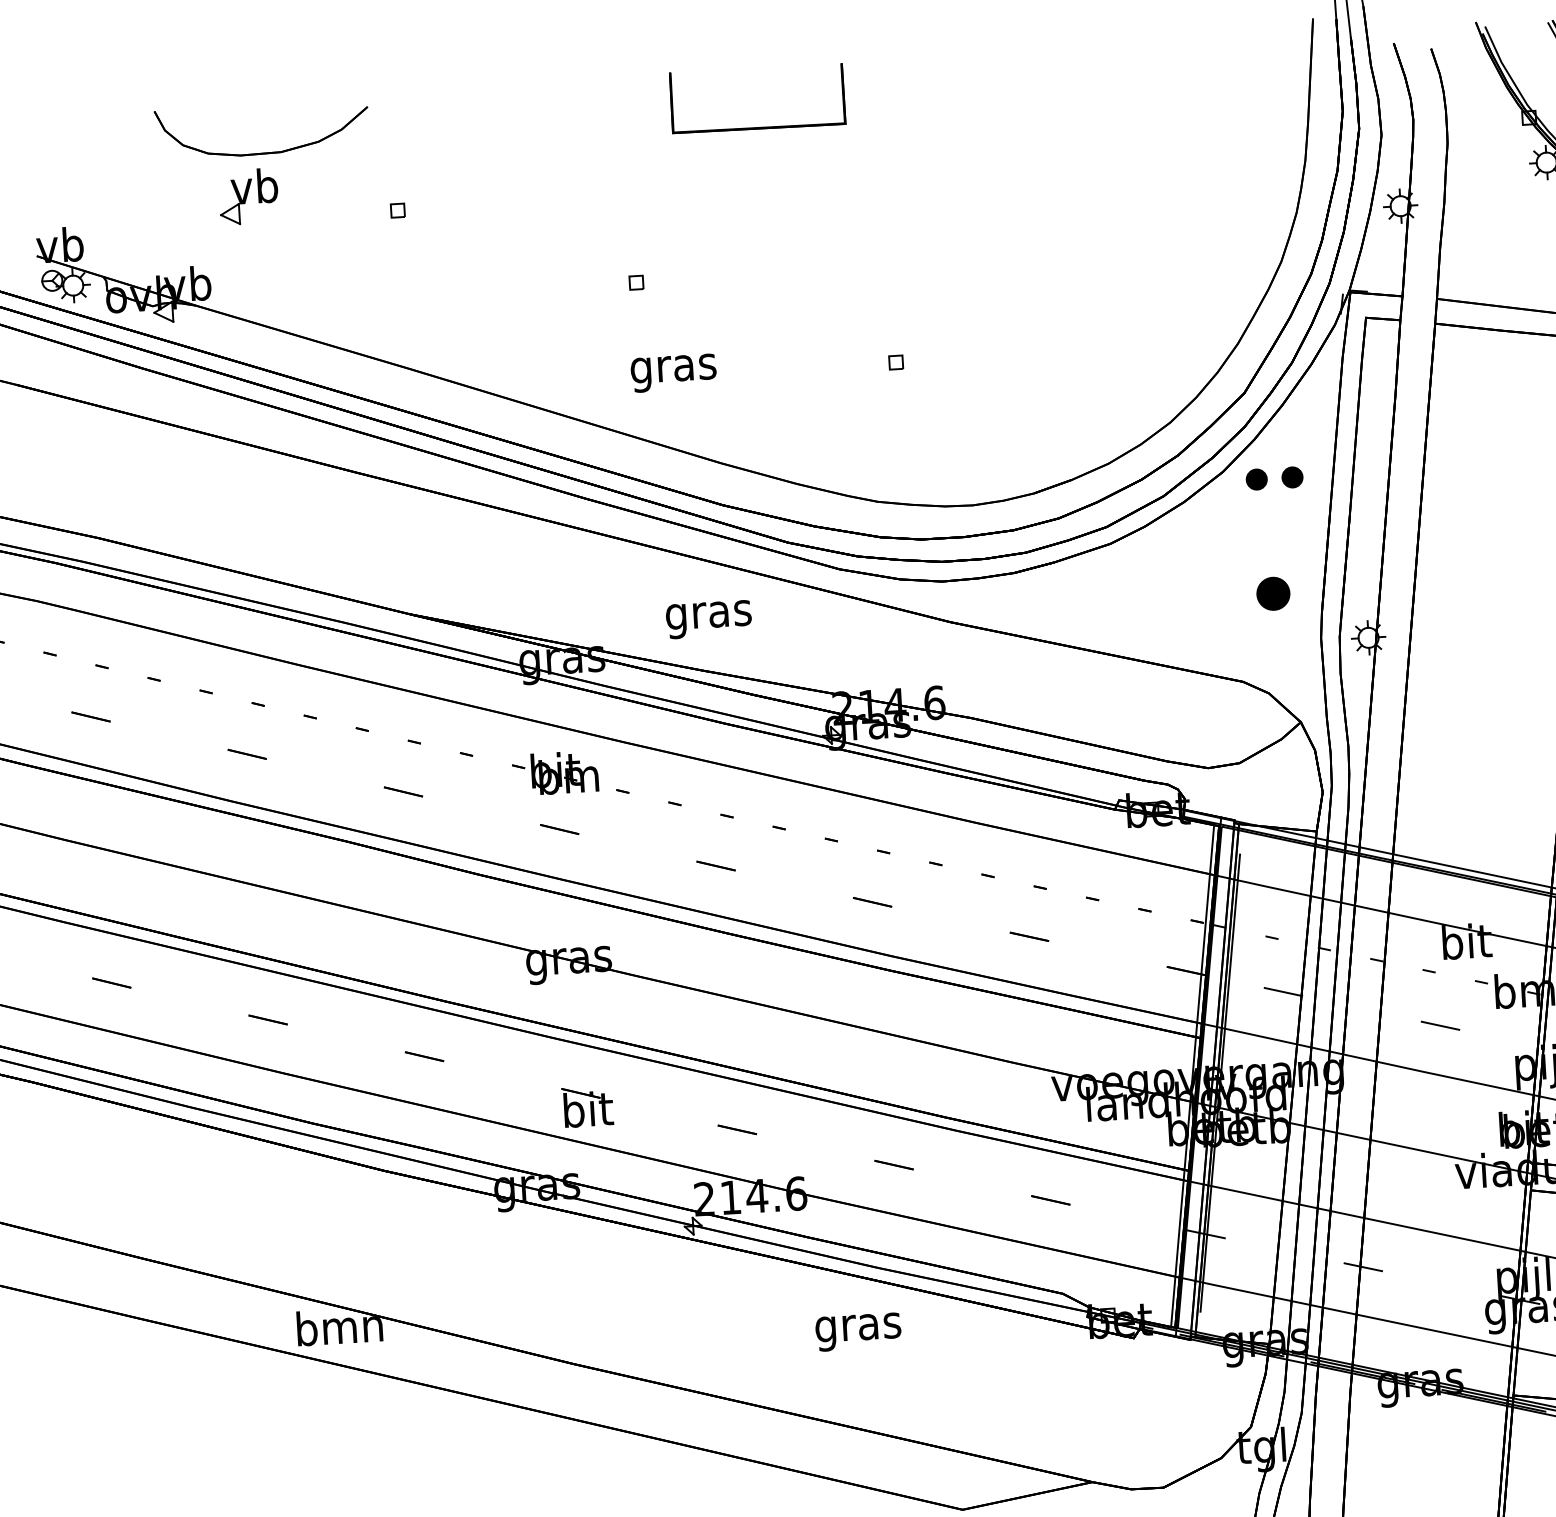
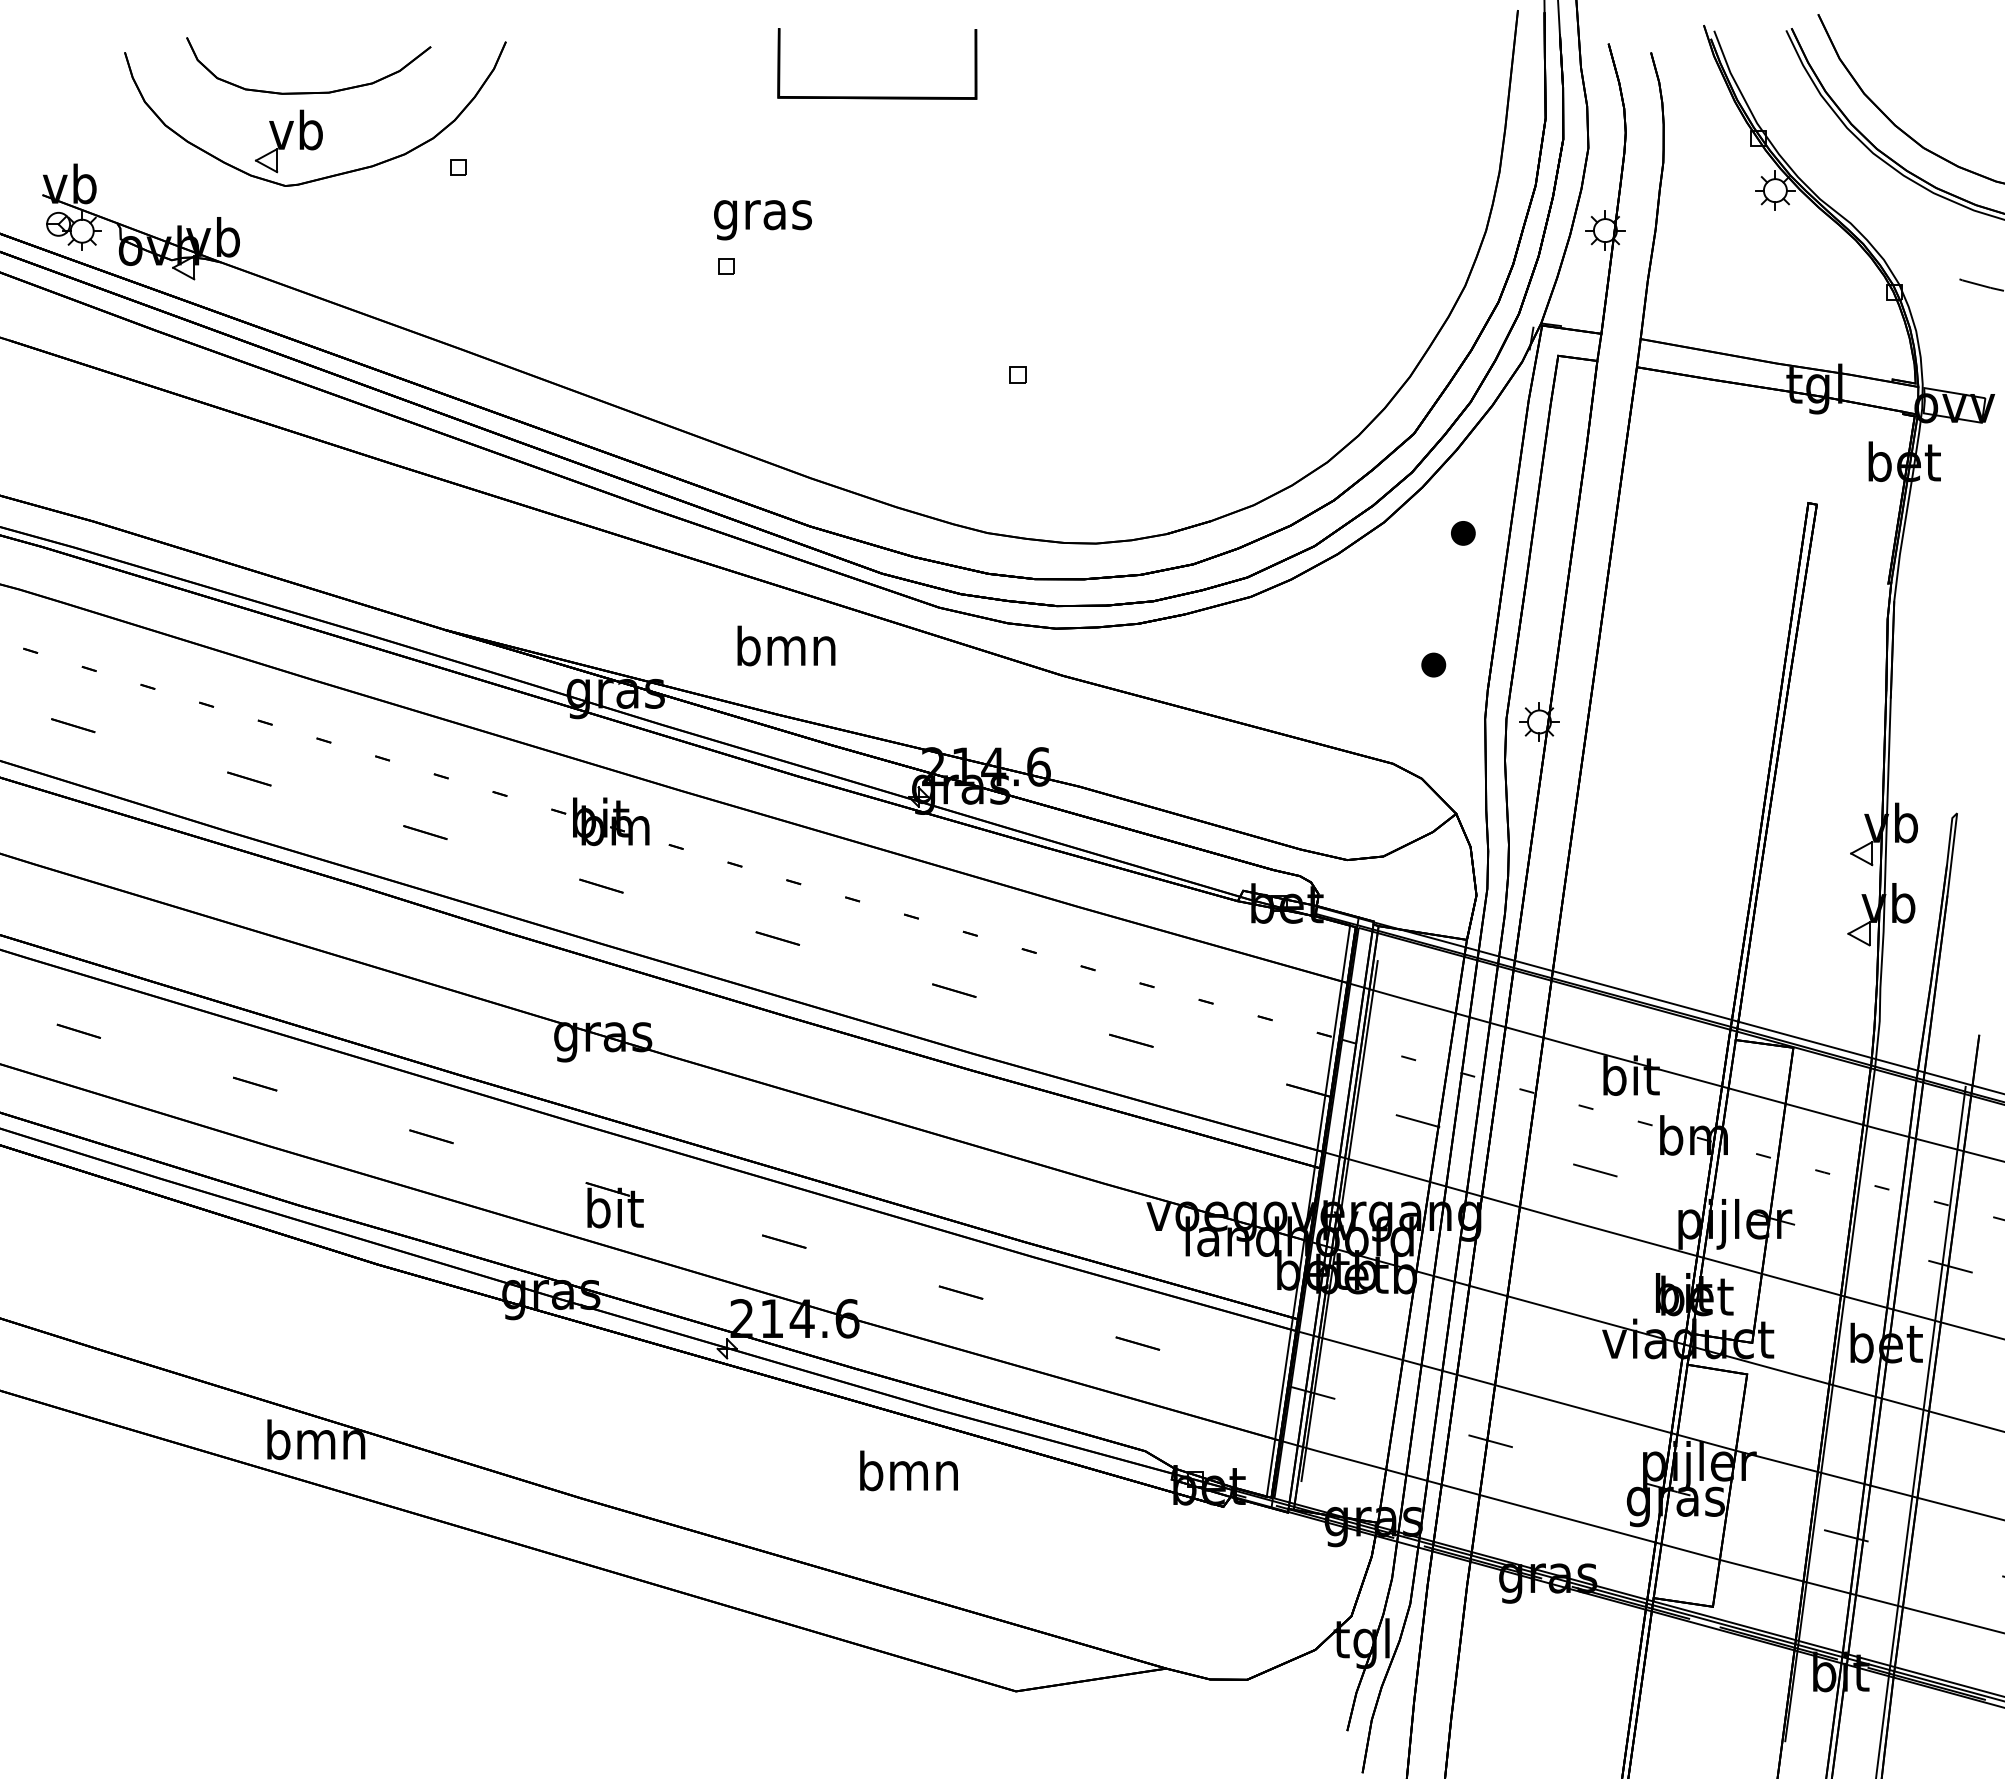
part: (285, 224) -> (329, 175), added
text: (673, 373) -> (762, 220), moved
part: (1256, 479) -> (1422, 533), removed
part: (1273, 593) -> (1433, 664), size x0.62
text: (708, 614) -> (786, 650), gras -> bmn
text: (858, 1327) -> (909, 1475), gras -> bmn

